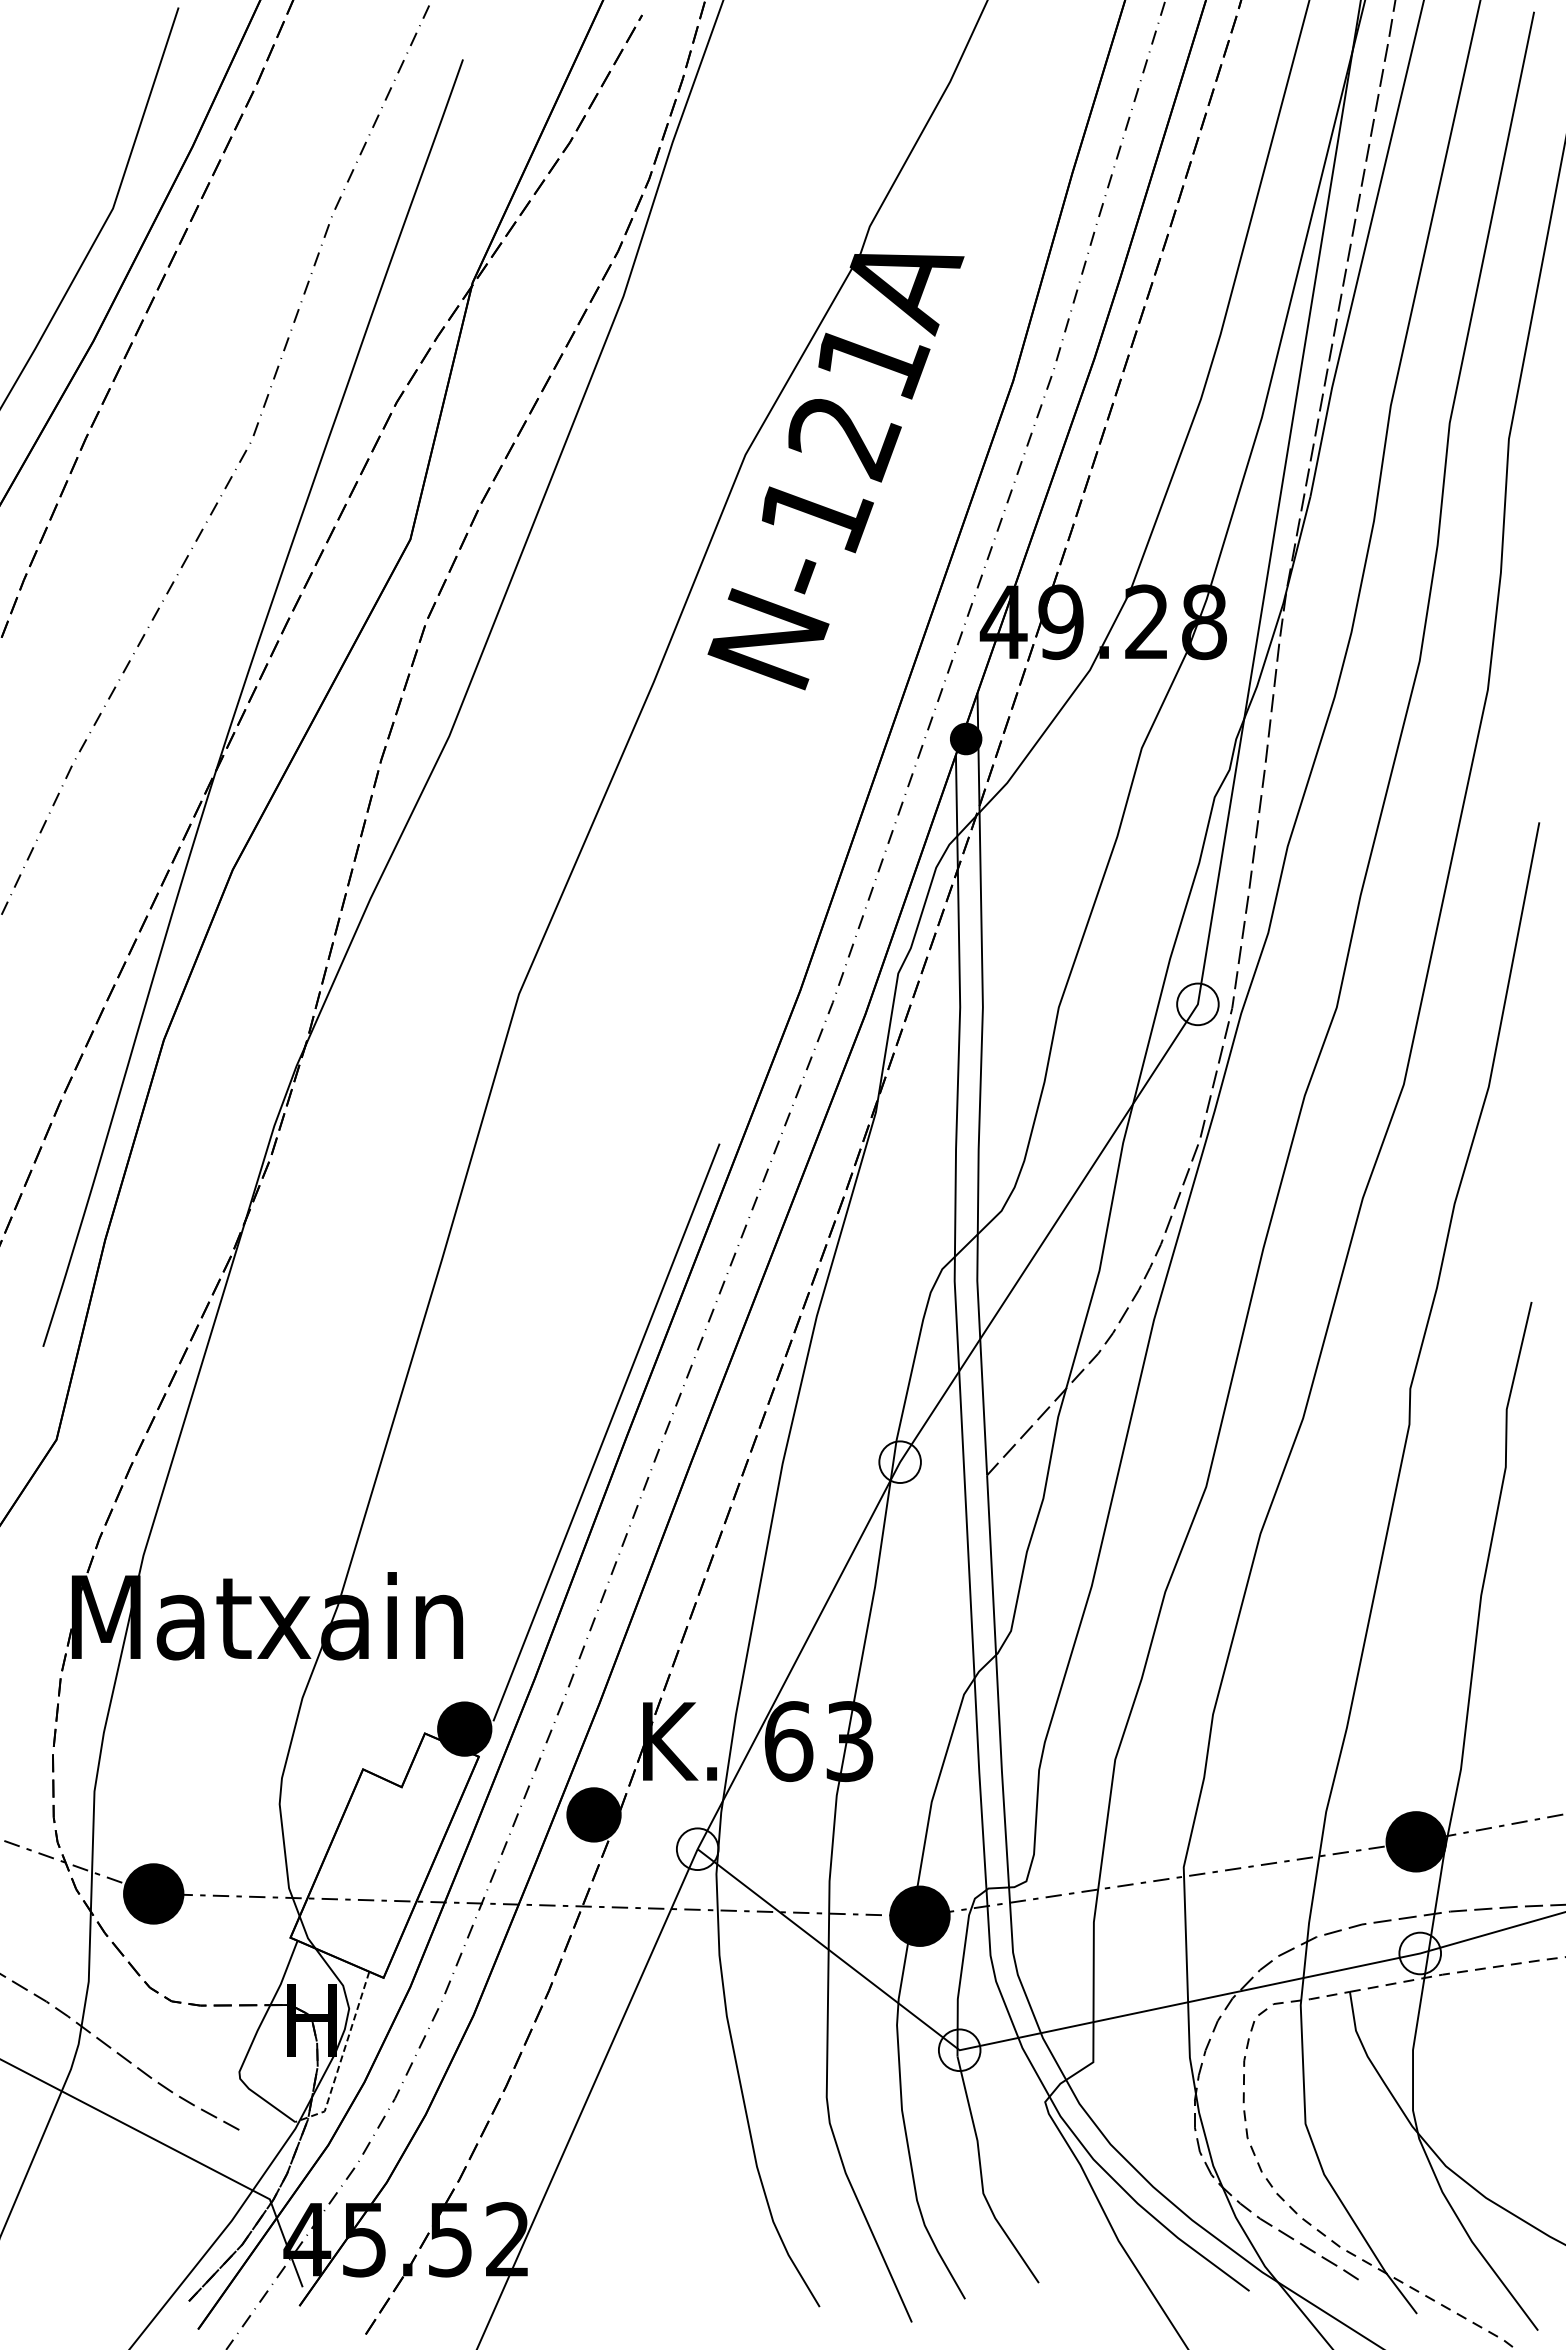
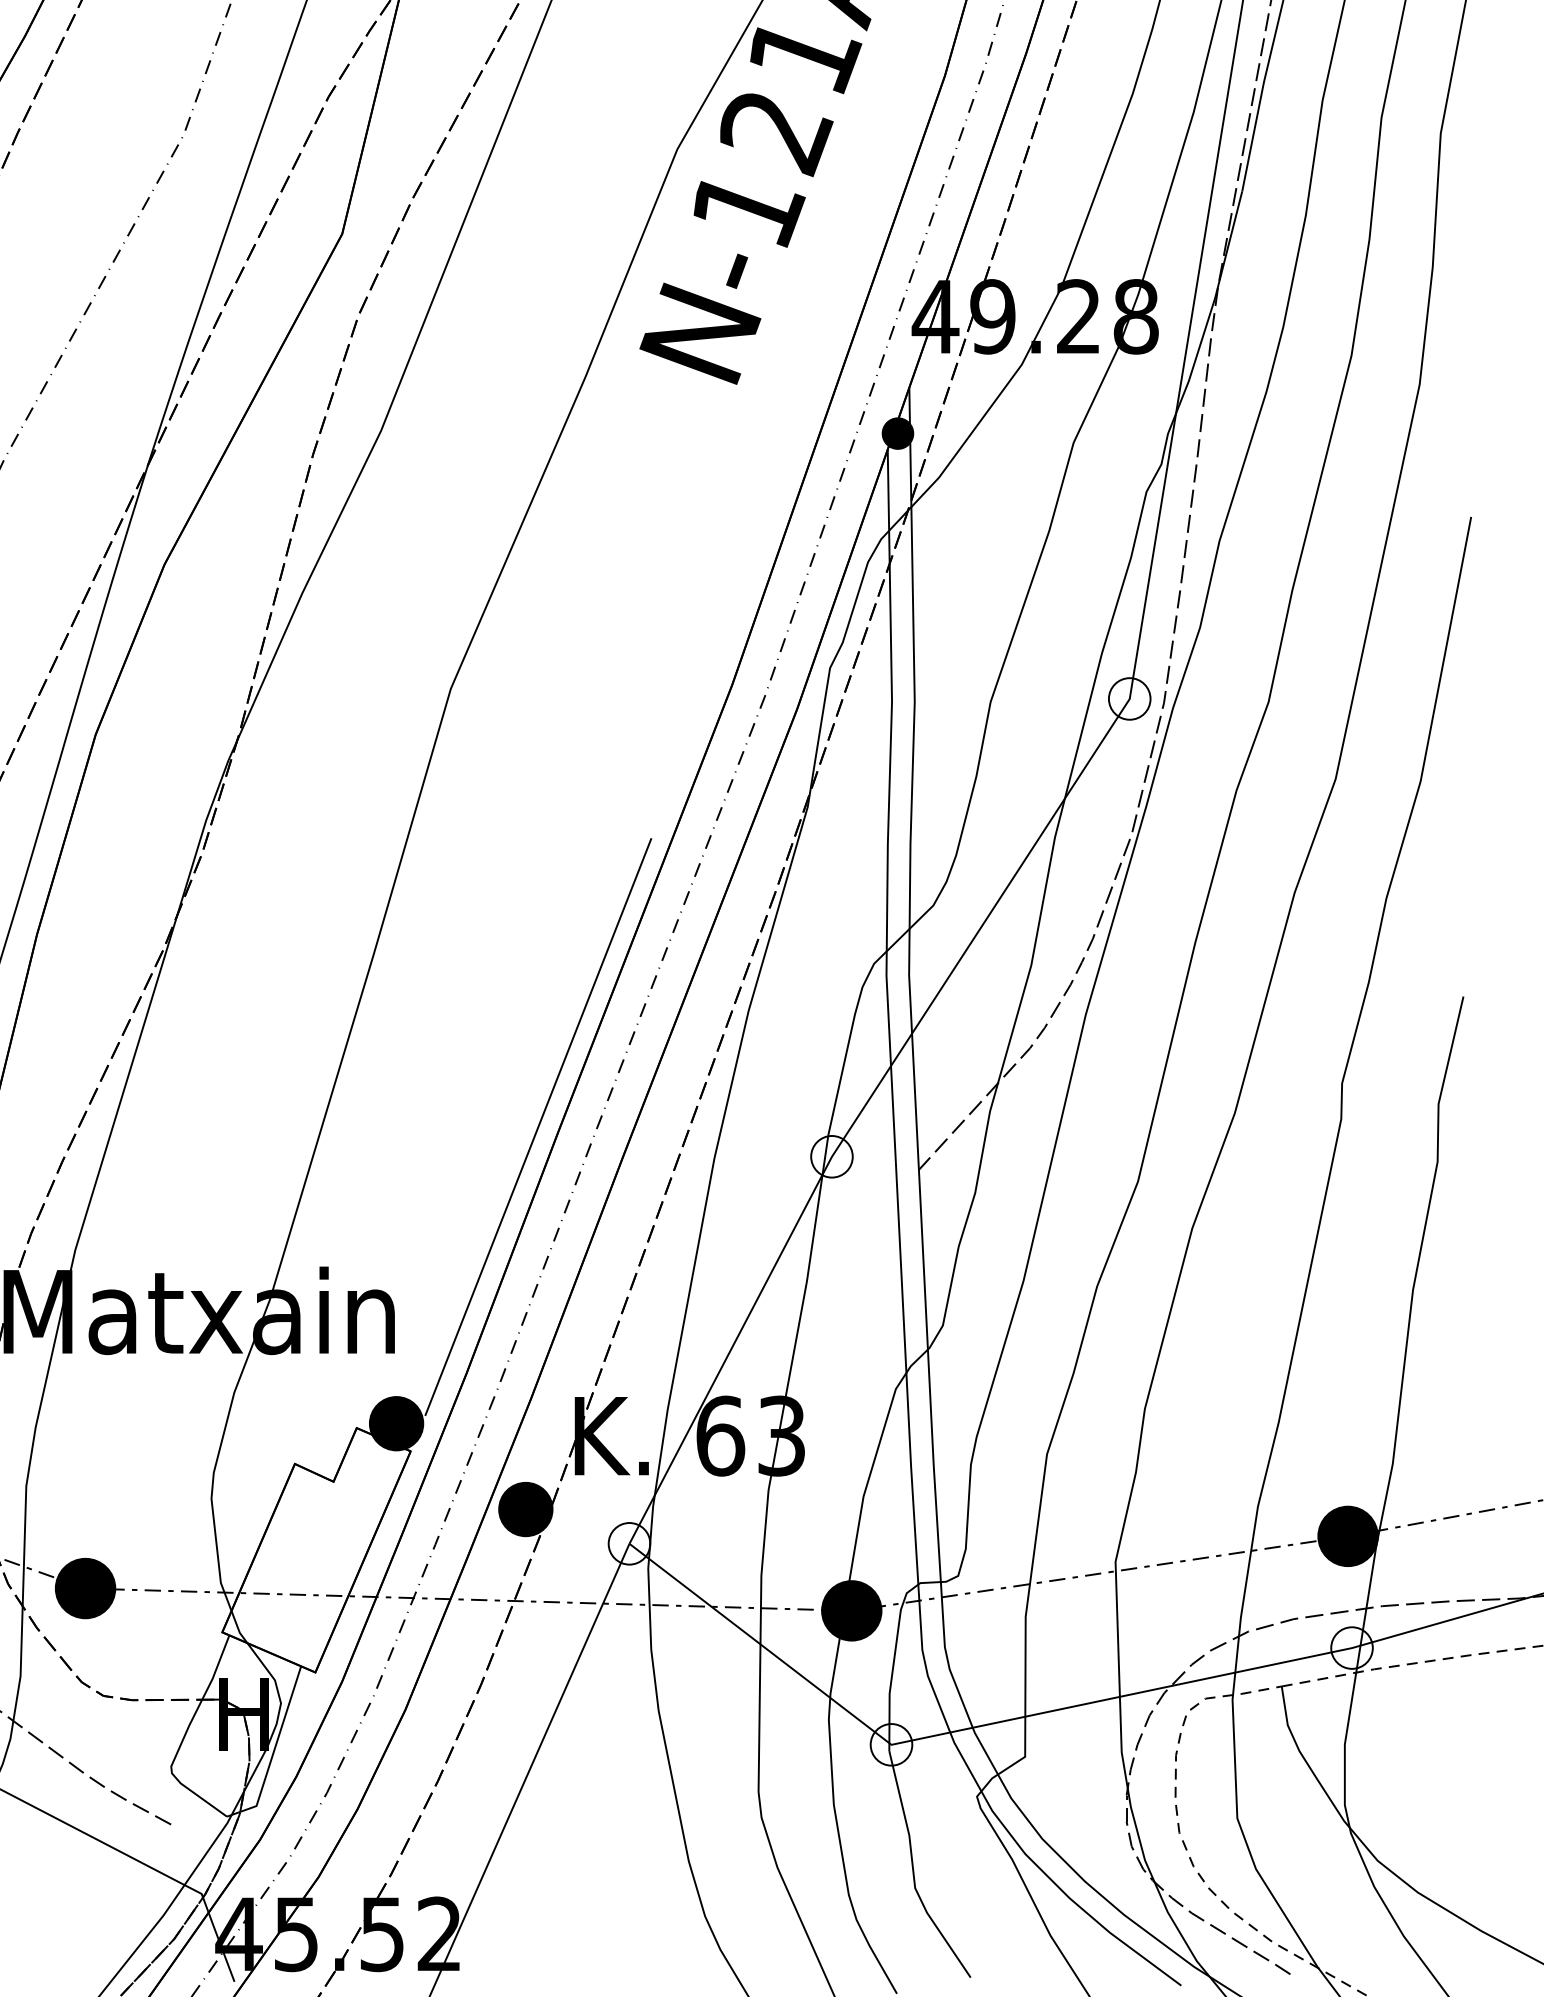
line: (342, 2057) -> (274, 1752), dashed -> solid

